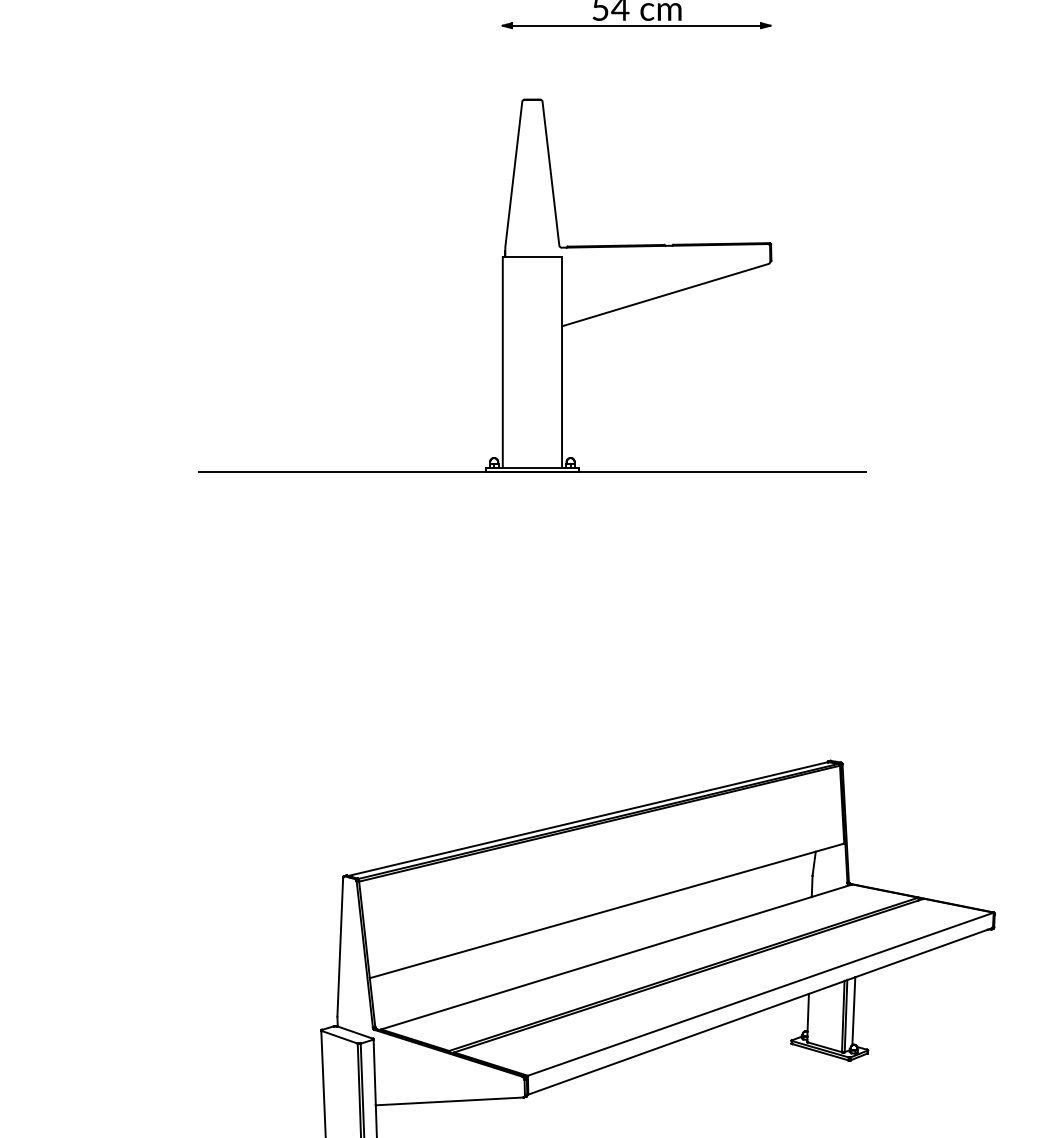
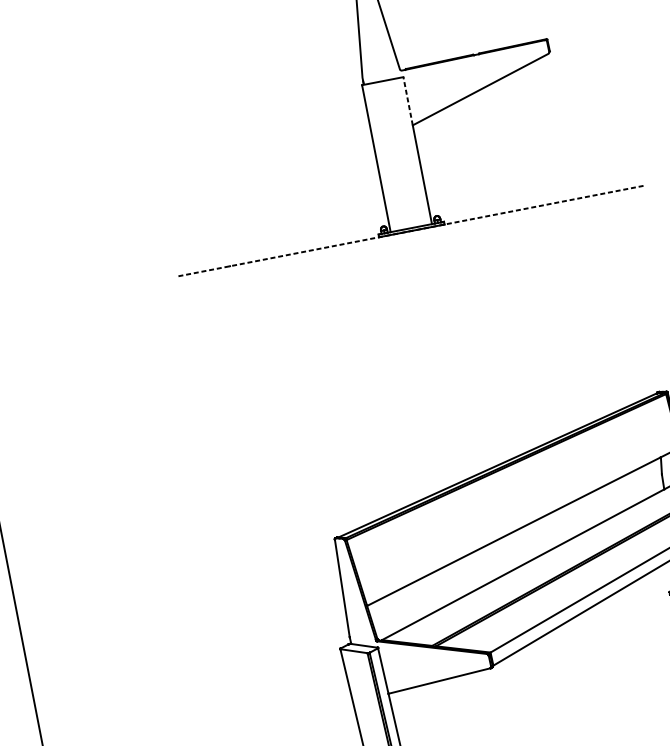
line: (562, 291) -> (408, 101), solid -> dashed
line: (532, 471) -> (411, 230), solid -> dashed

